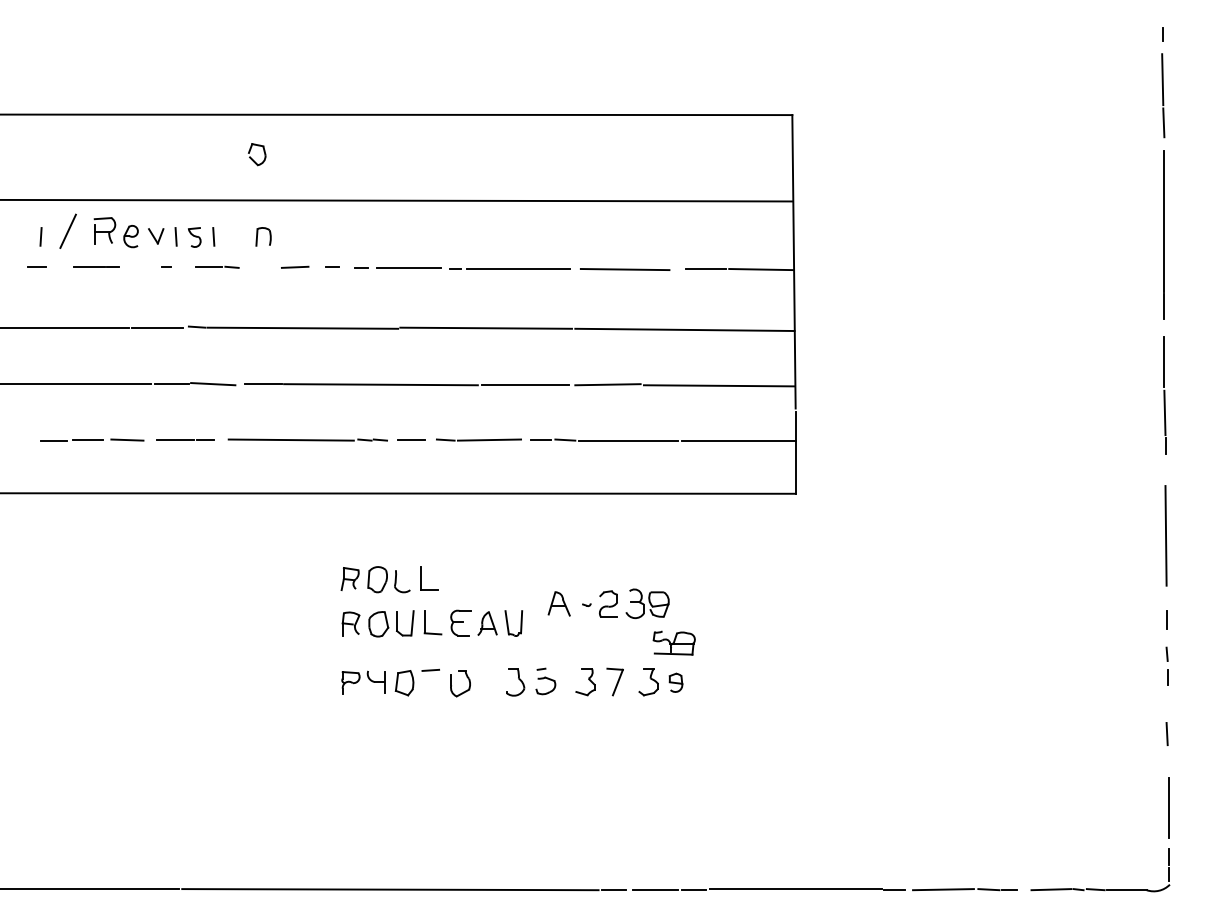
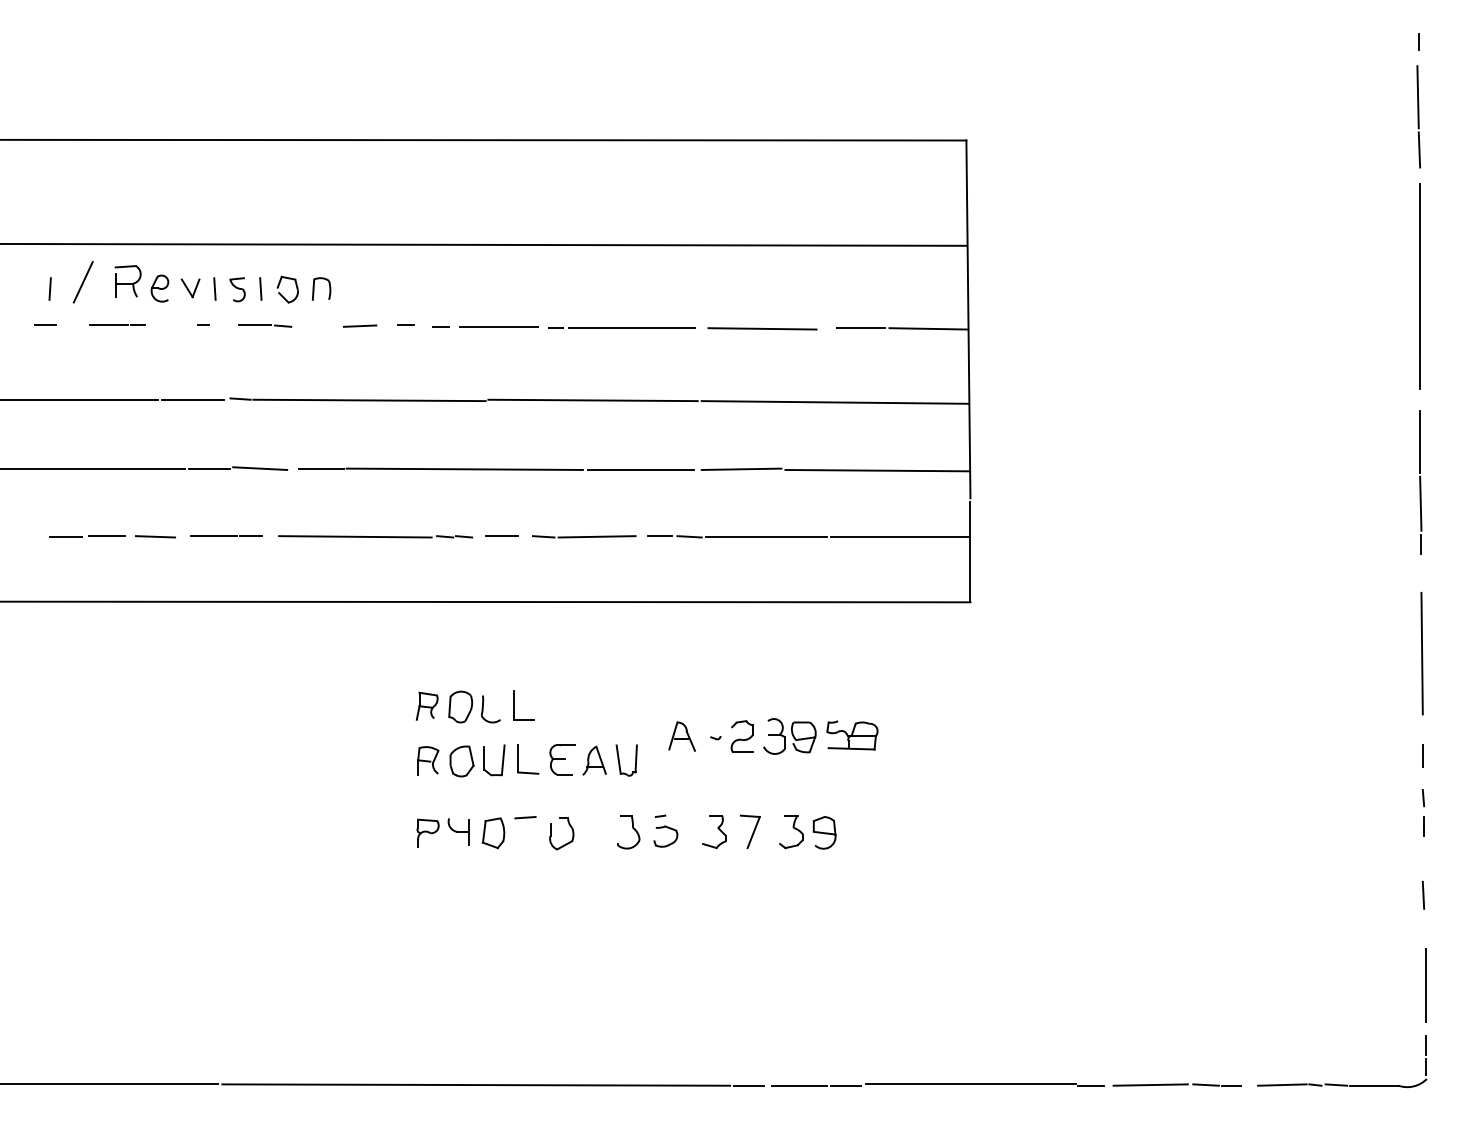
part: (252, 158) -> (281, 294), moved
part: (674, 643) -> (852, 735), moved
part: (675, 682) -> (824, 832), size x1.43

